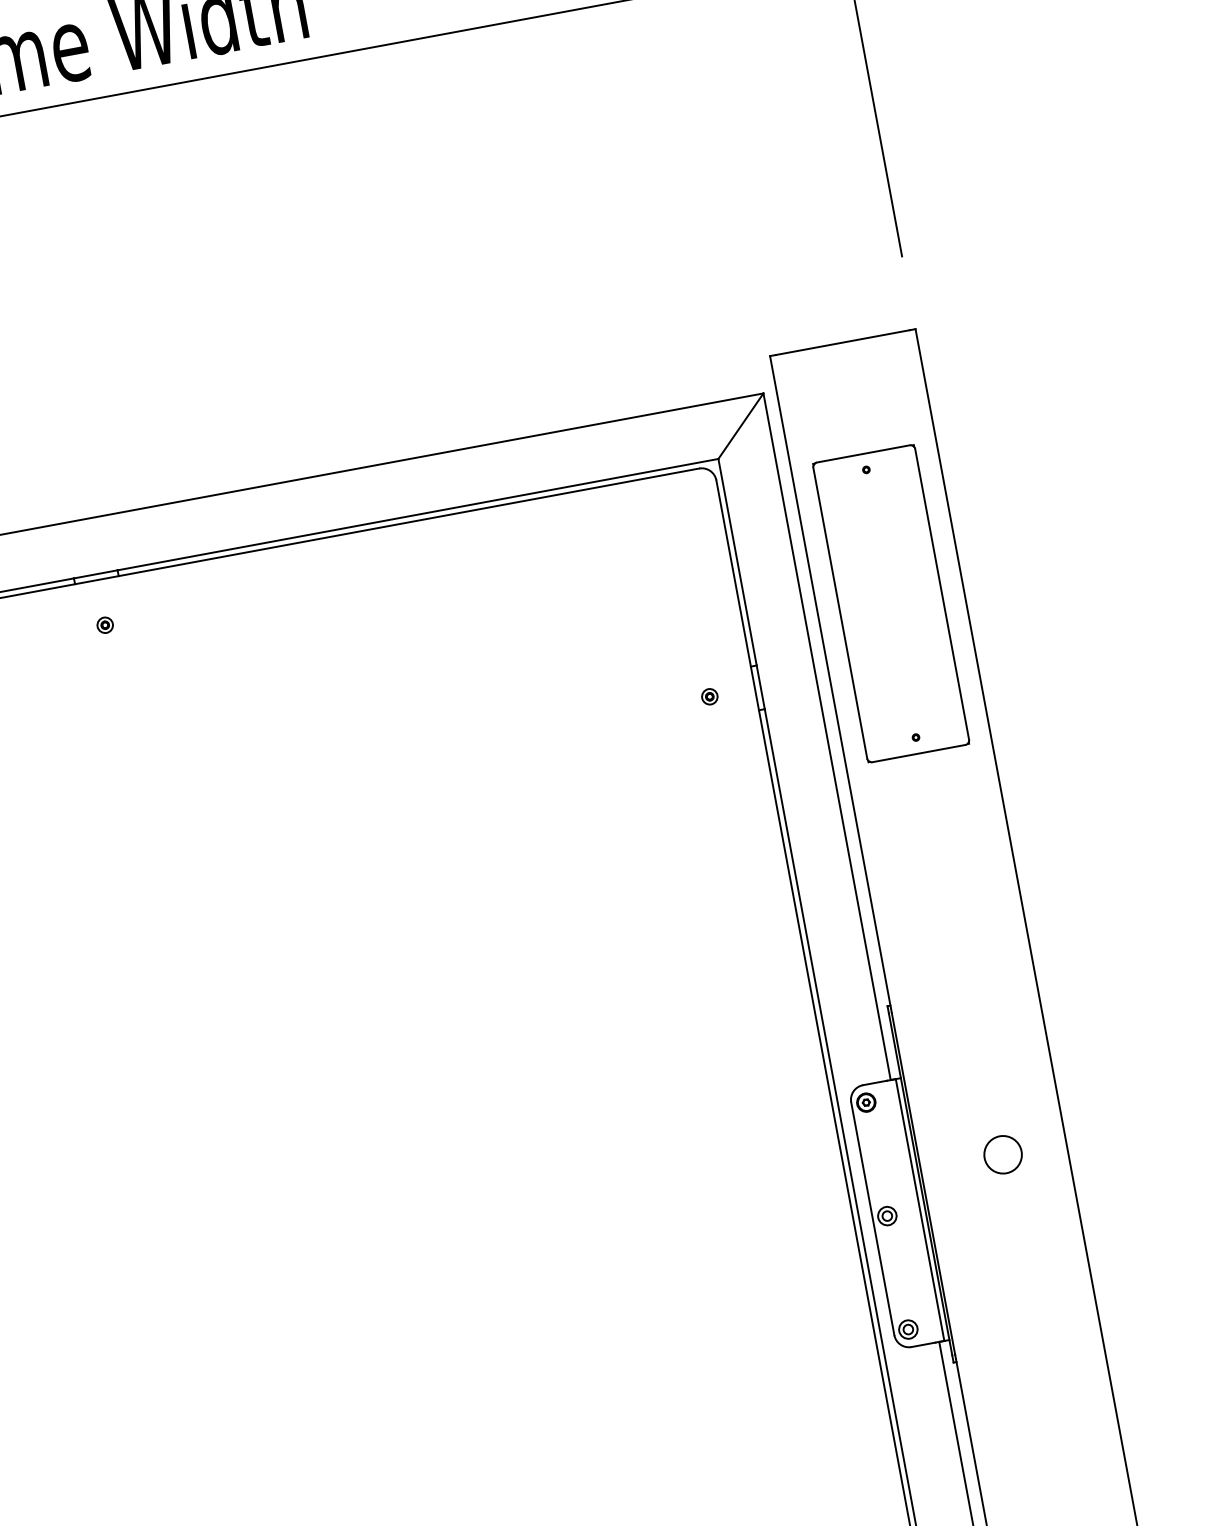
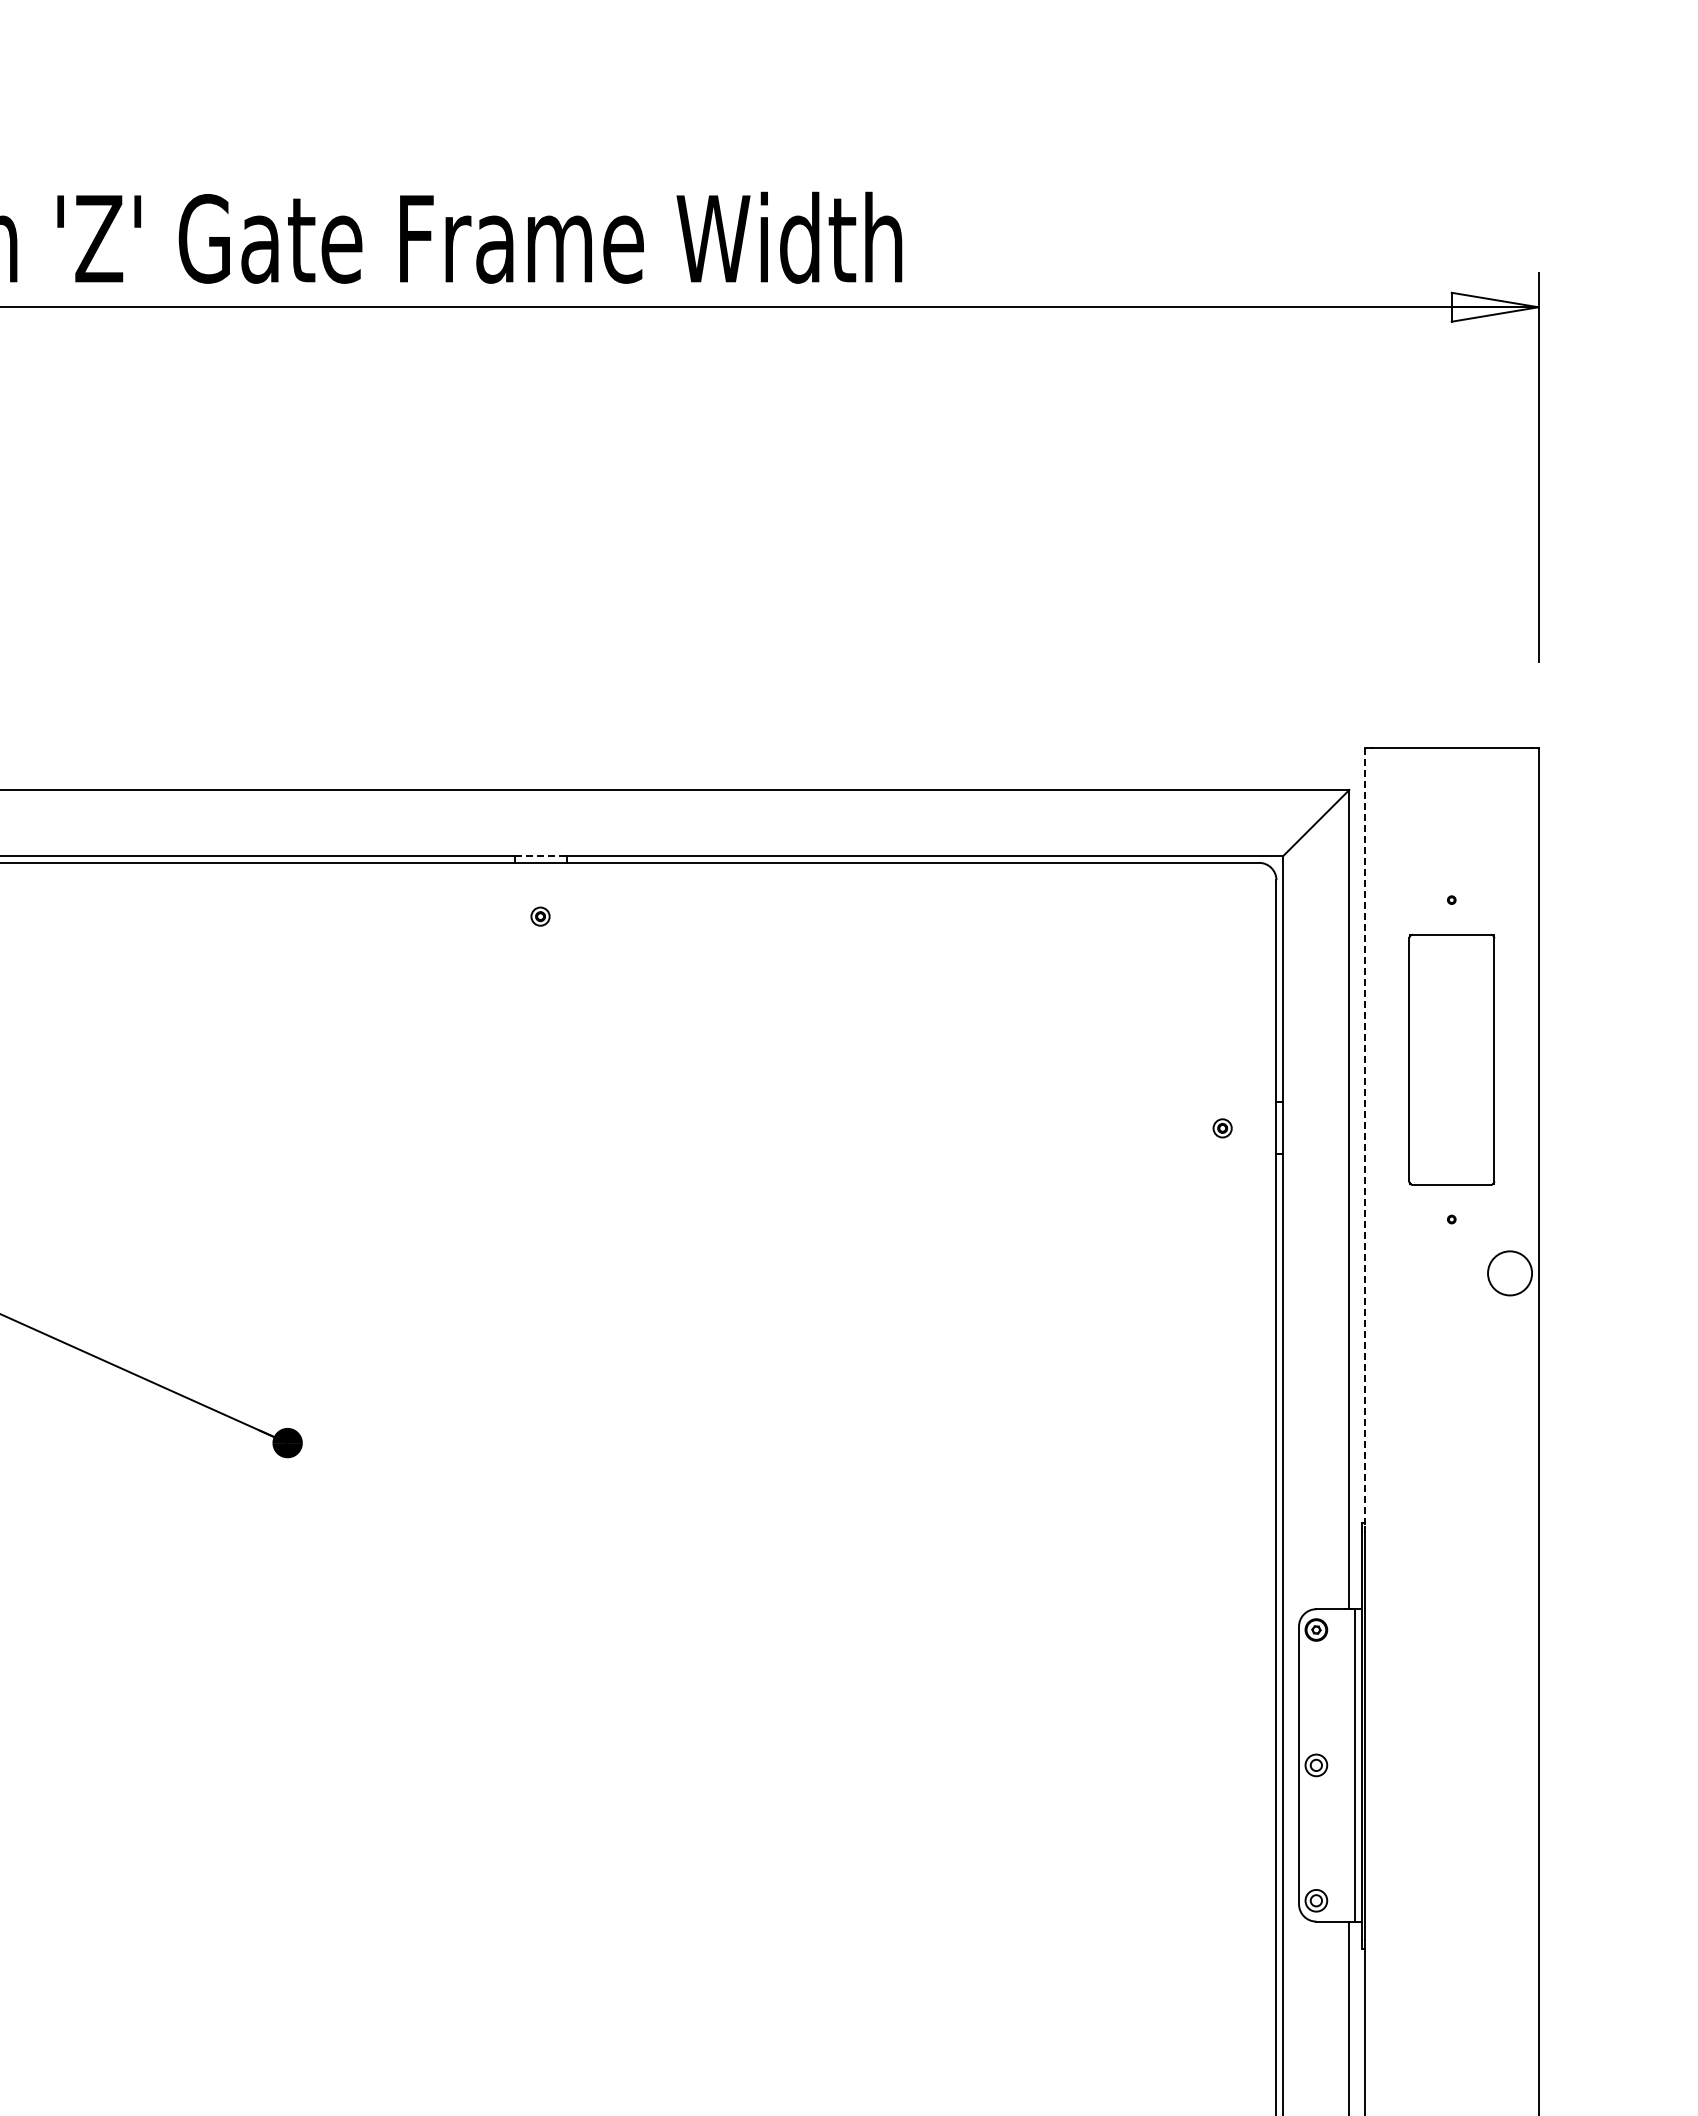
line: (96, 573) -> (541, 855), solid -> dashed
part: (890, 603) -> (1451, 1059), size x0.7
line: (830, 683) -> (1364, 1138), solid -> dashed
circle: (1002, 1154) -> (1509, 1273), moved

